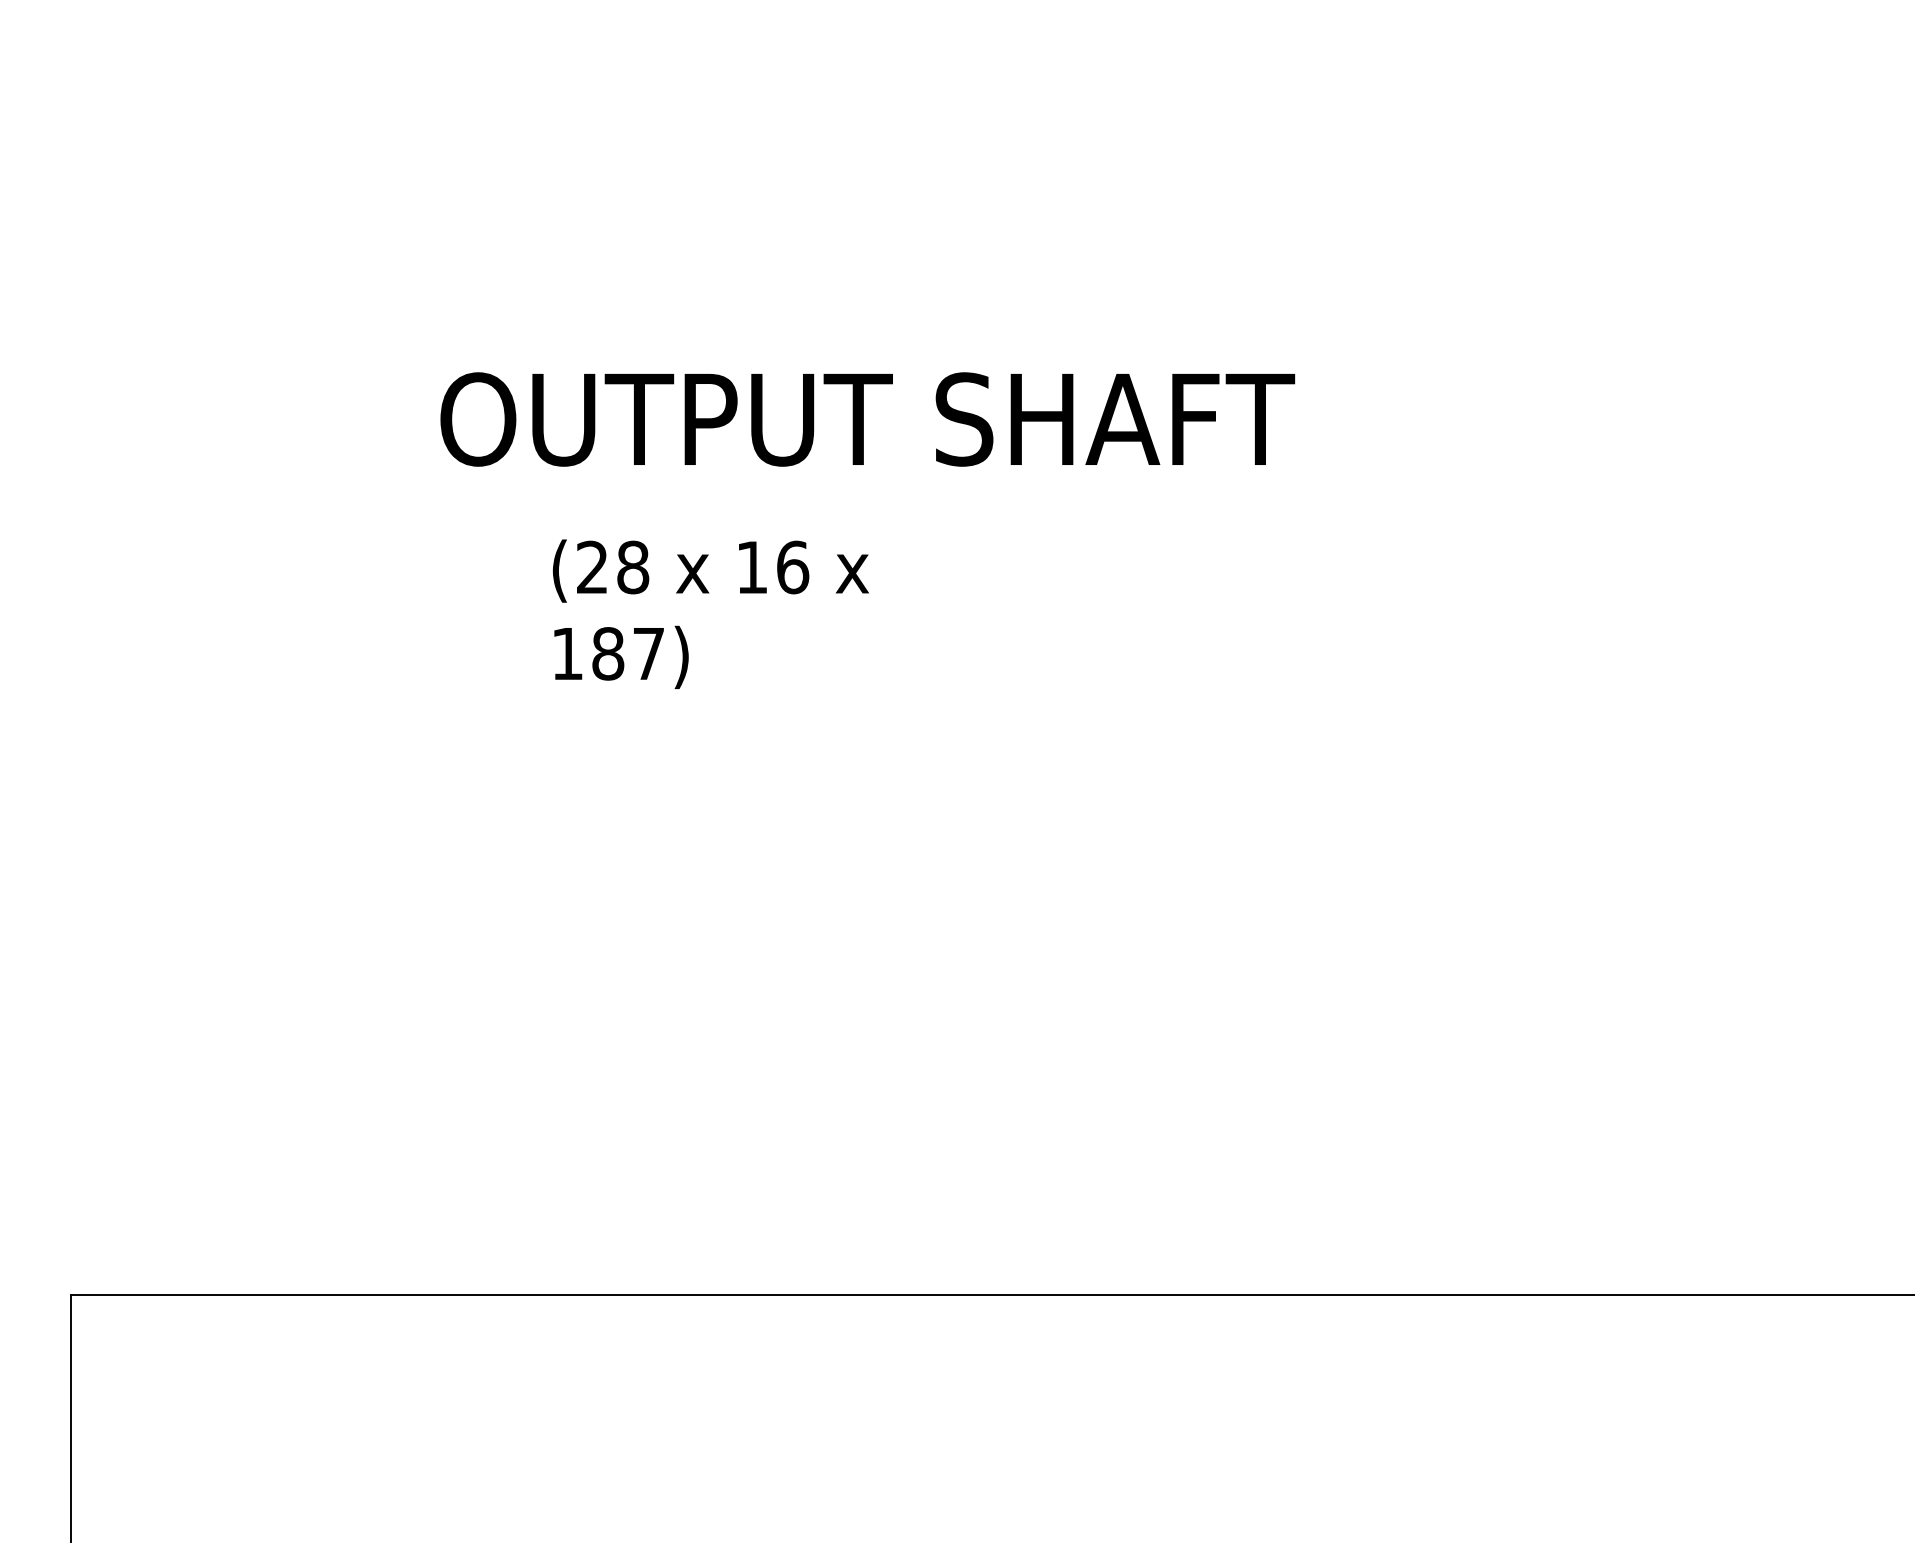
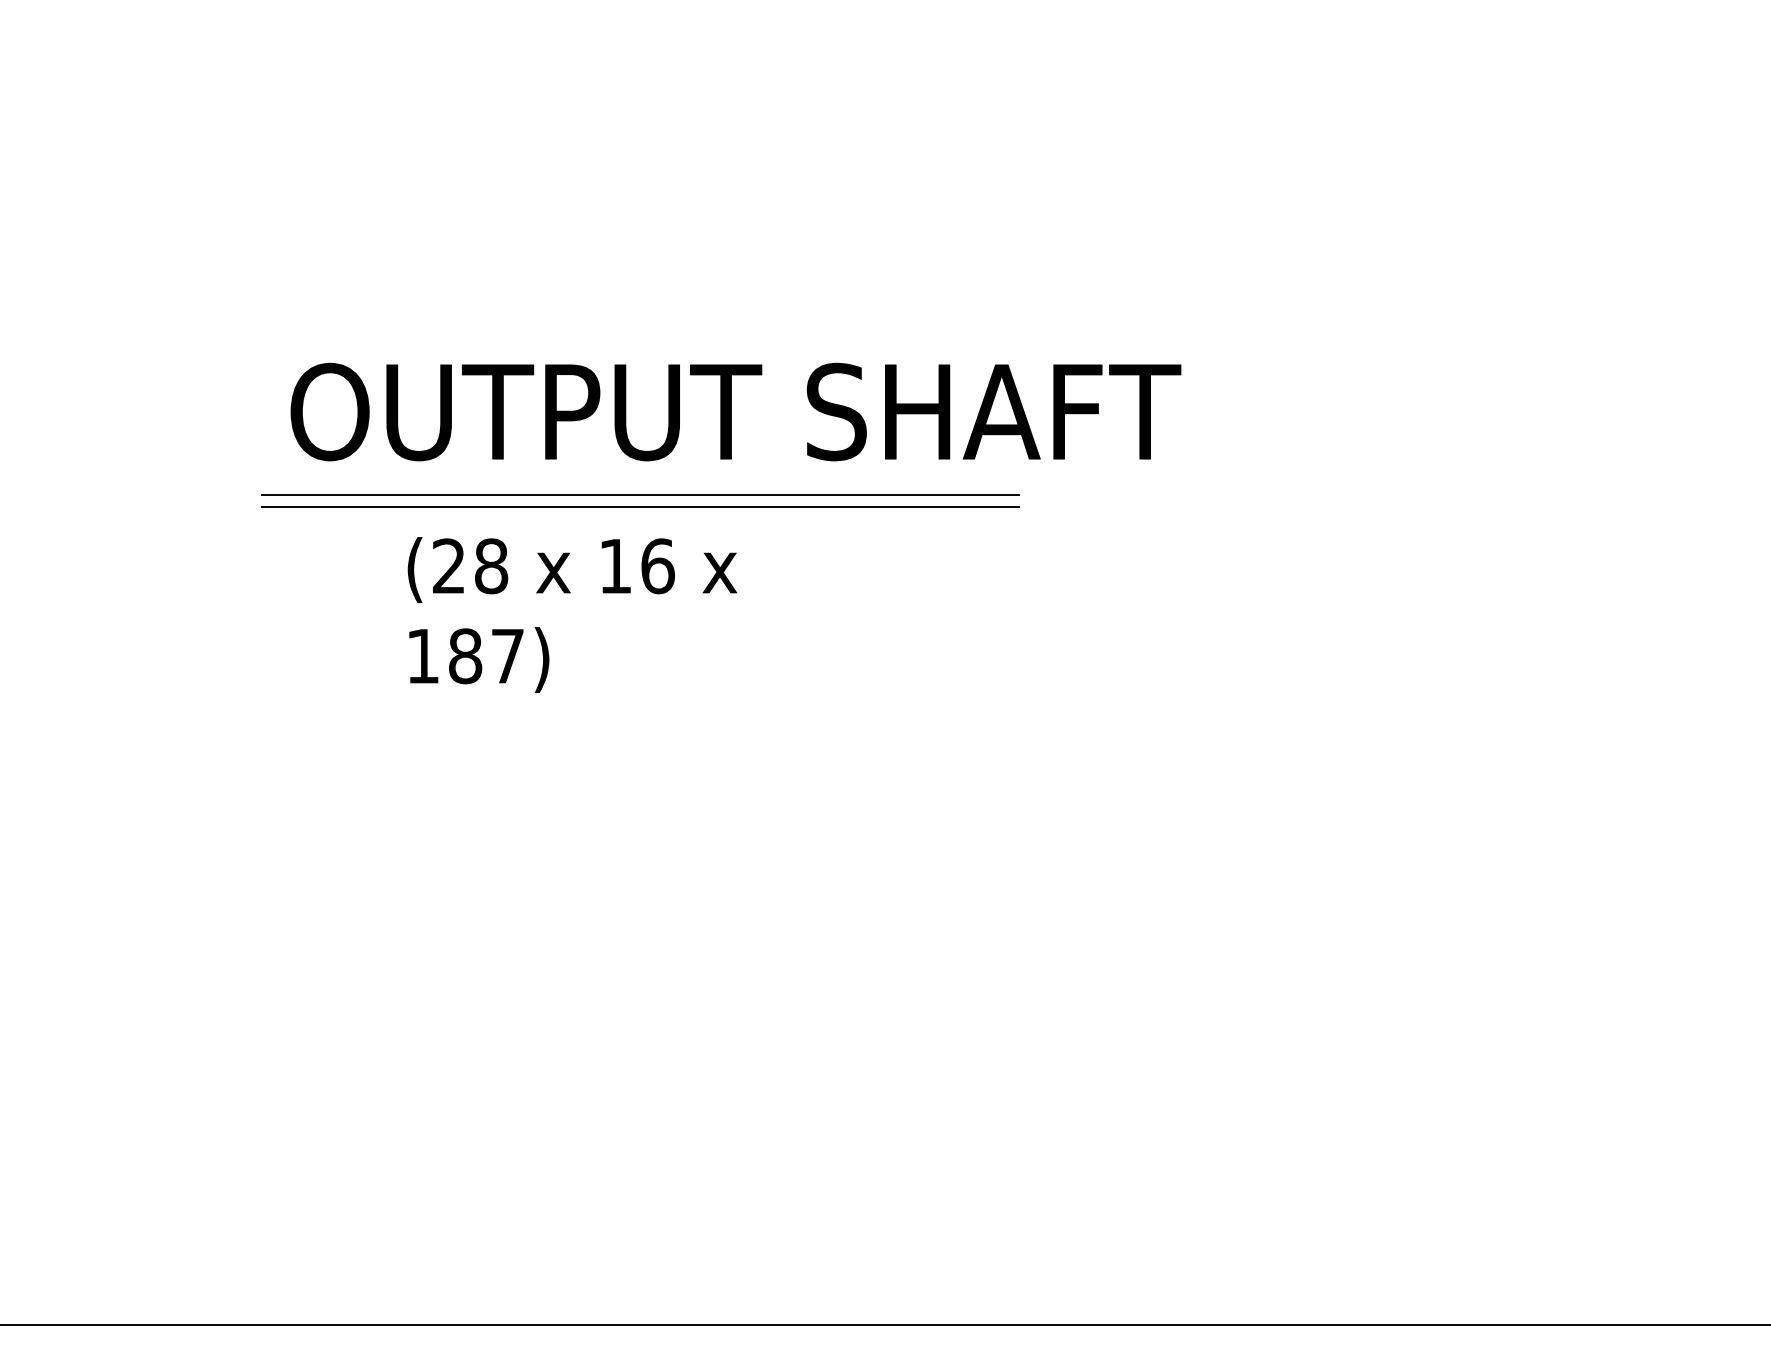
line: (776, 498) -> (640, 494), added
line: (776, 511) -> (640, 507), added

